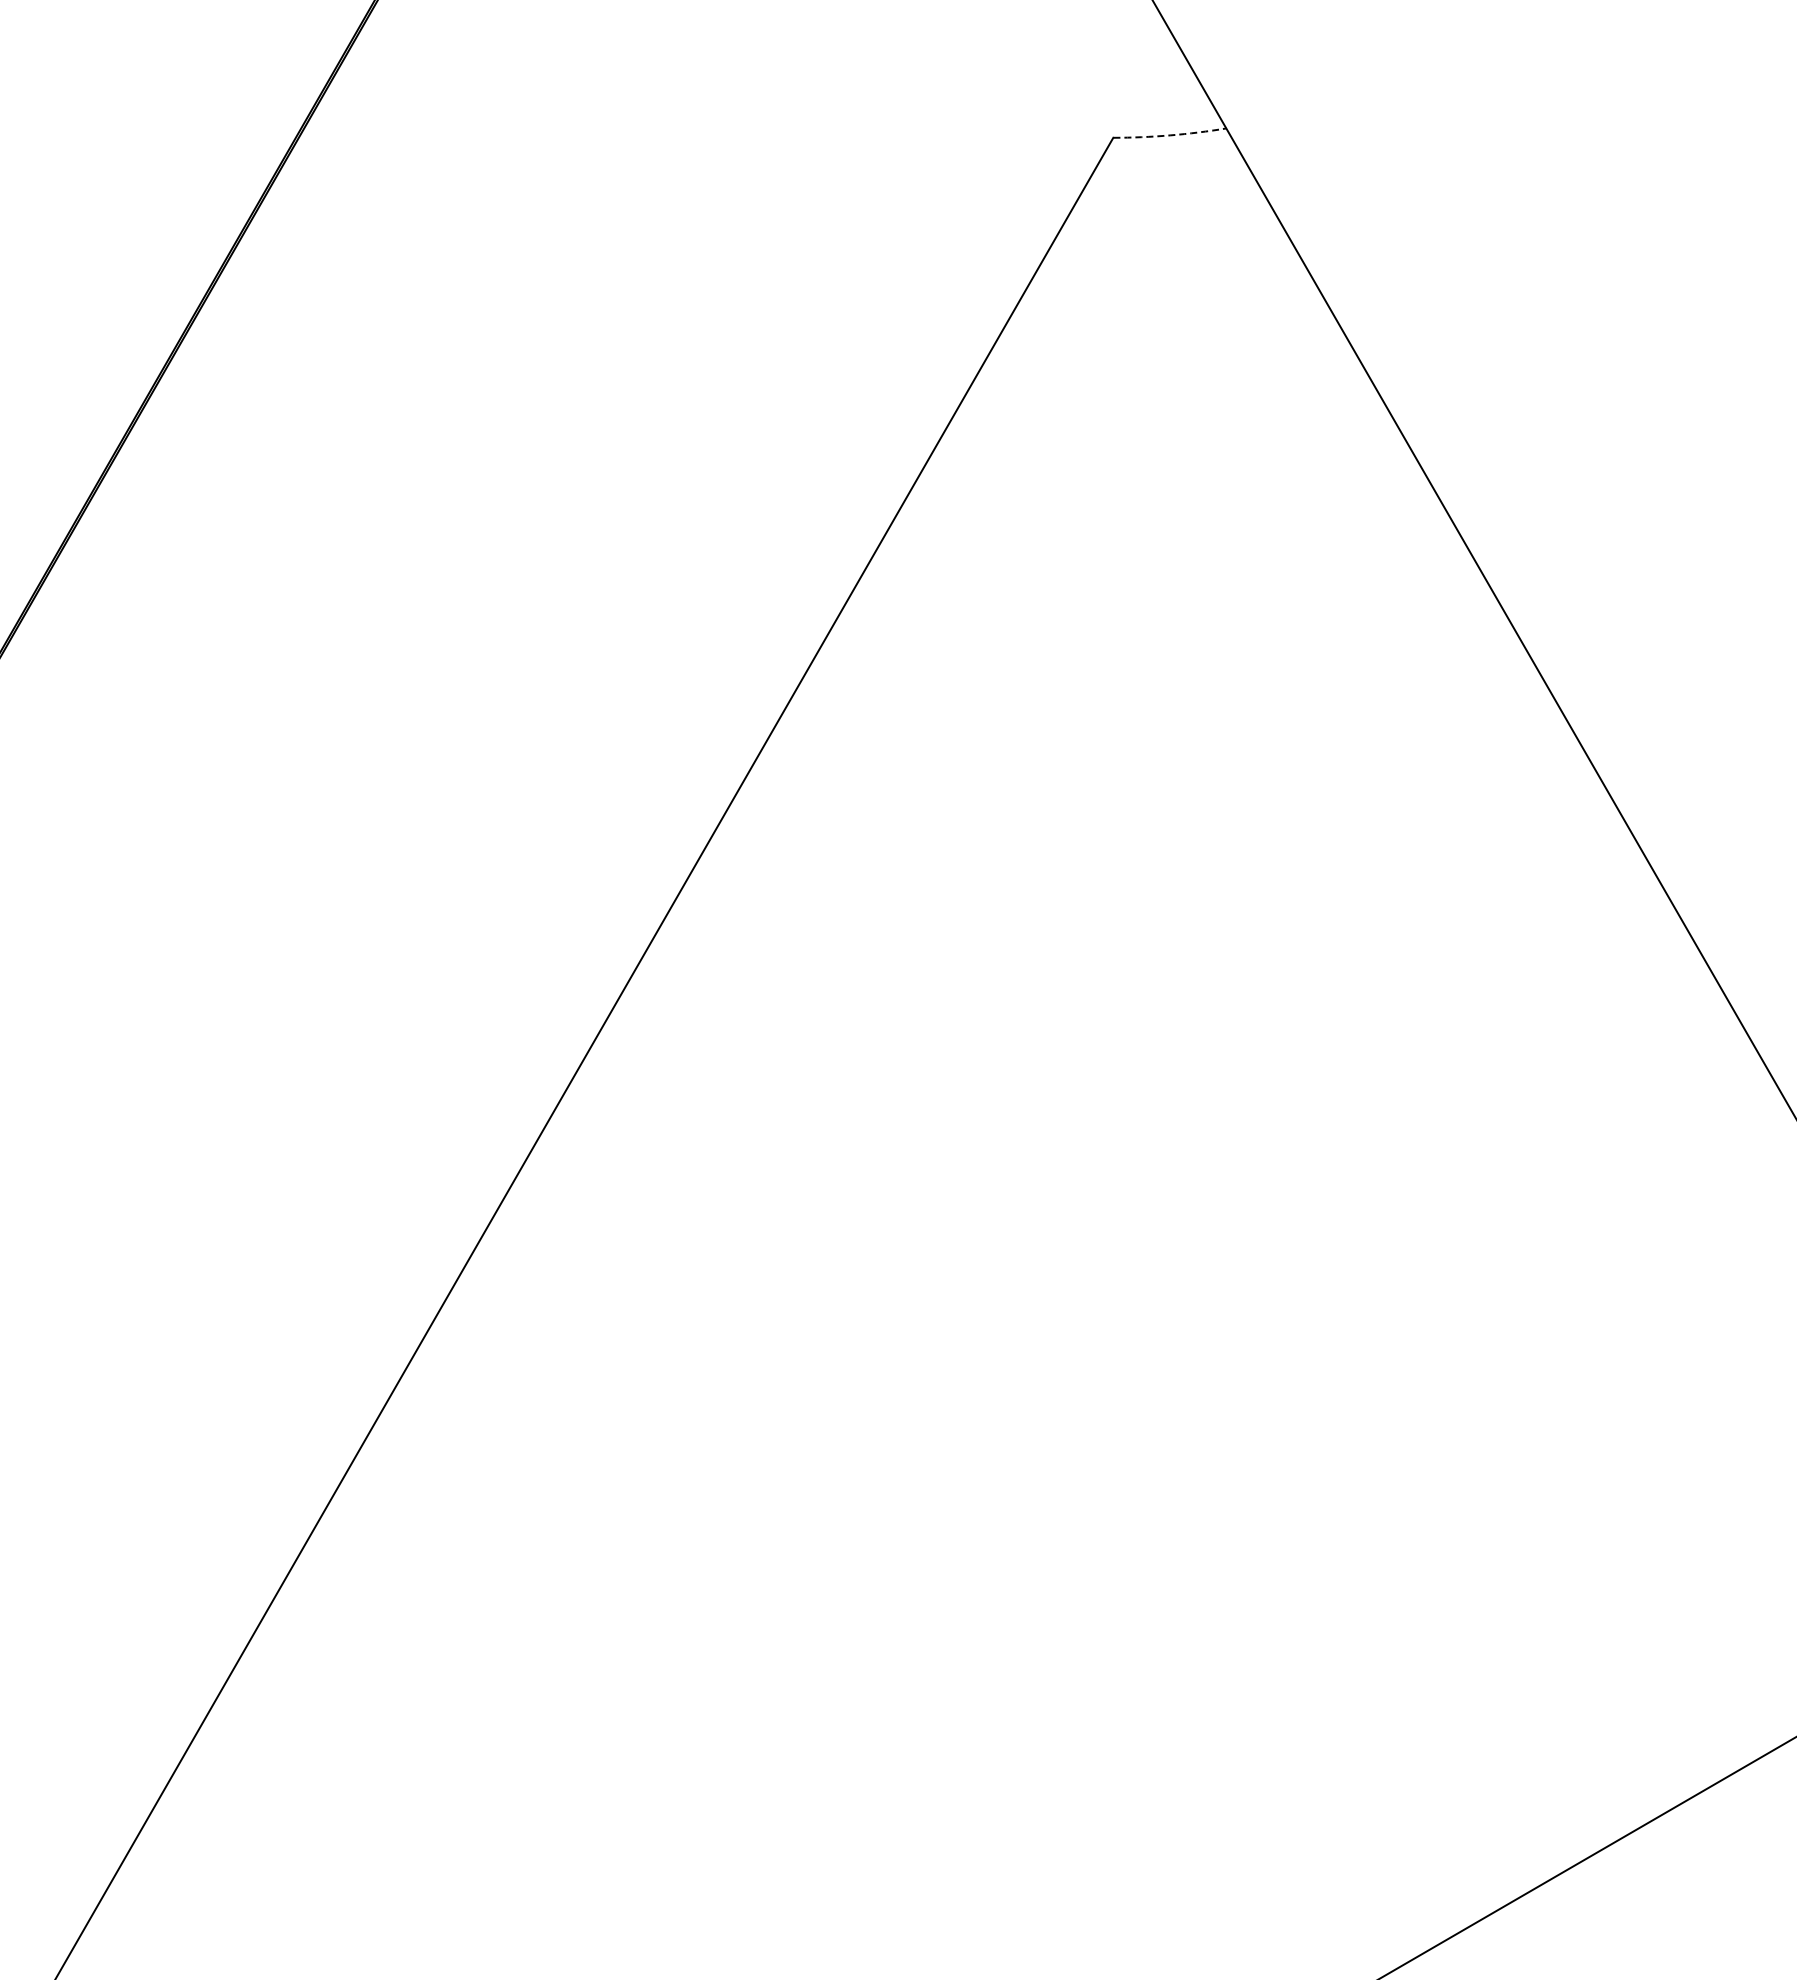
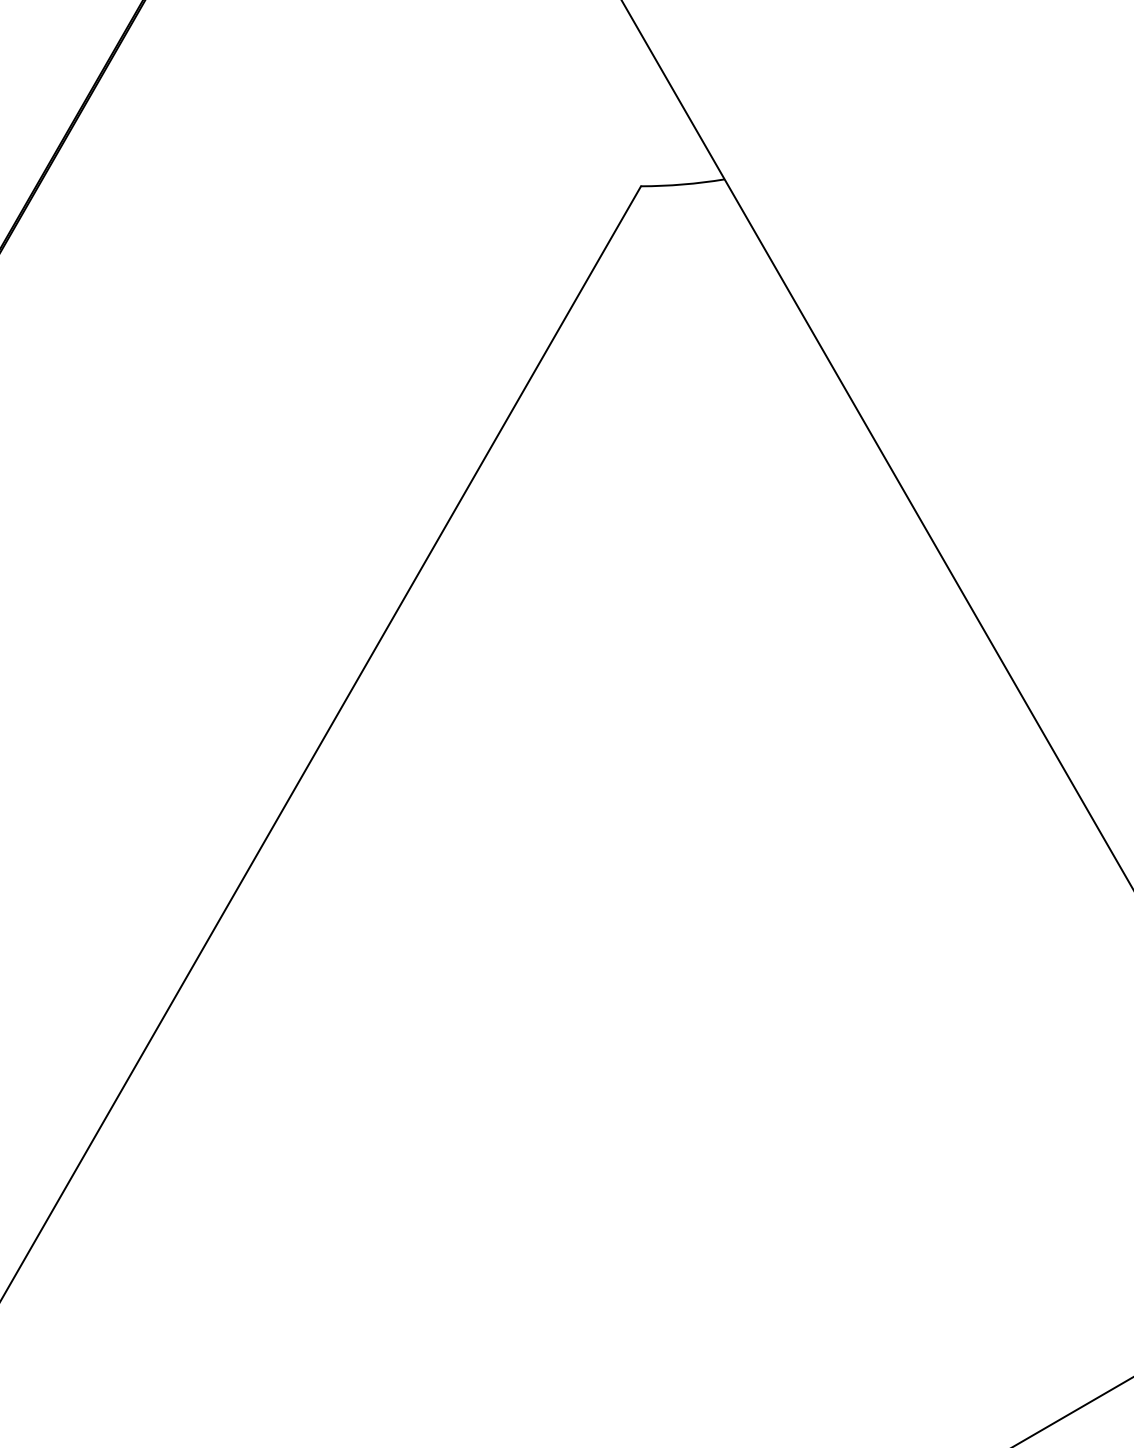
arc: (1170, 135) -> (683, 184), dashed -> solid

